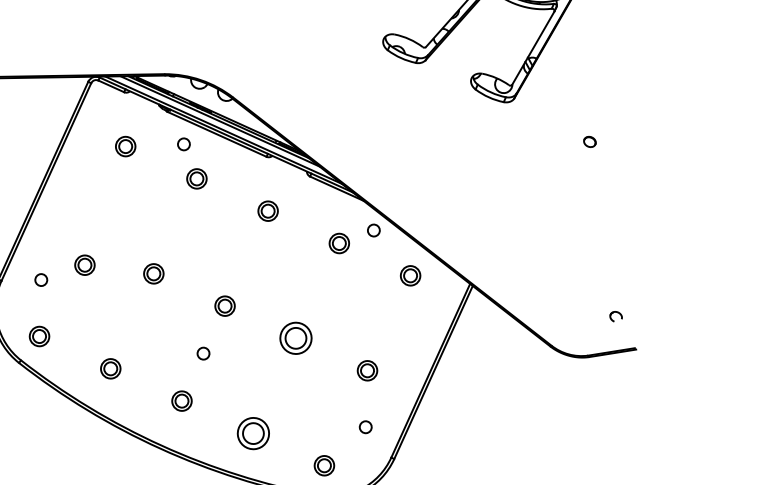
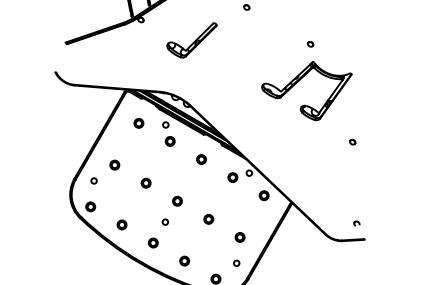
part: (84, 263) -> (114, 164), moved
part: (295, 338) -> (208, 219), size x0.62
part: (252, 432) -> (184, 260), size x0.62

